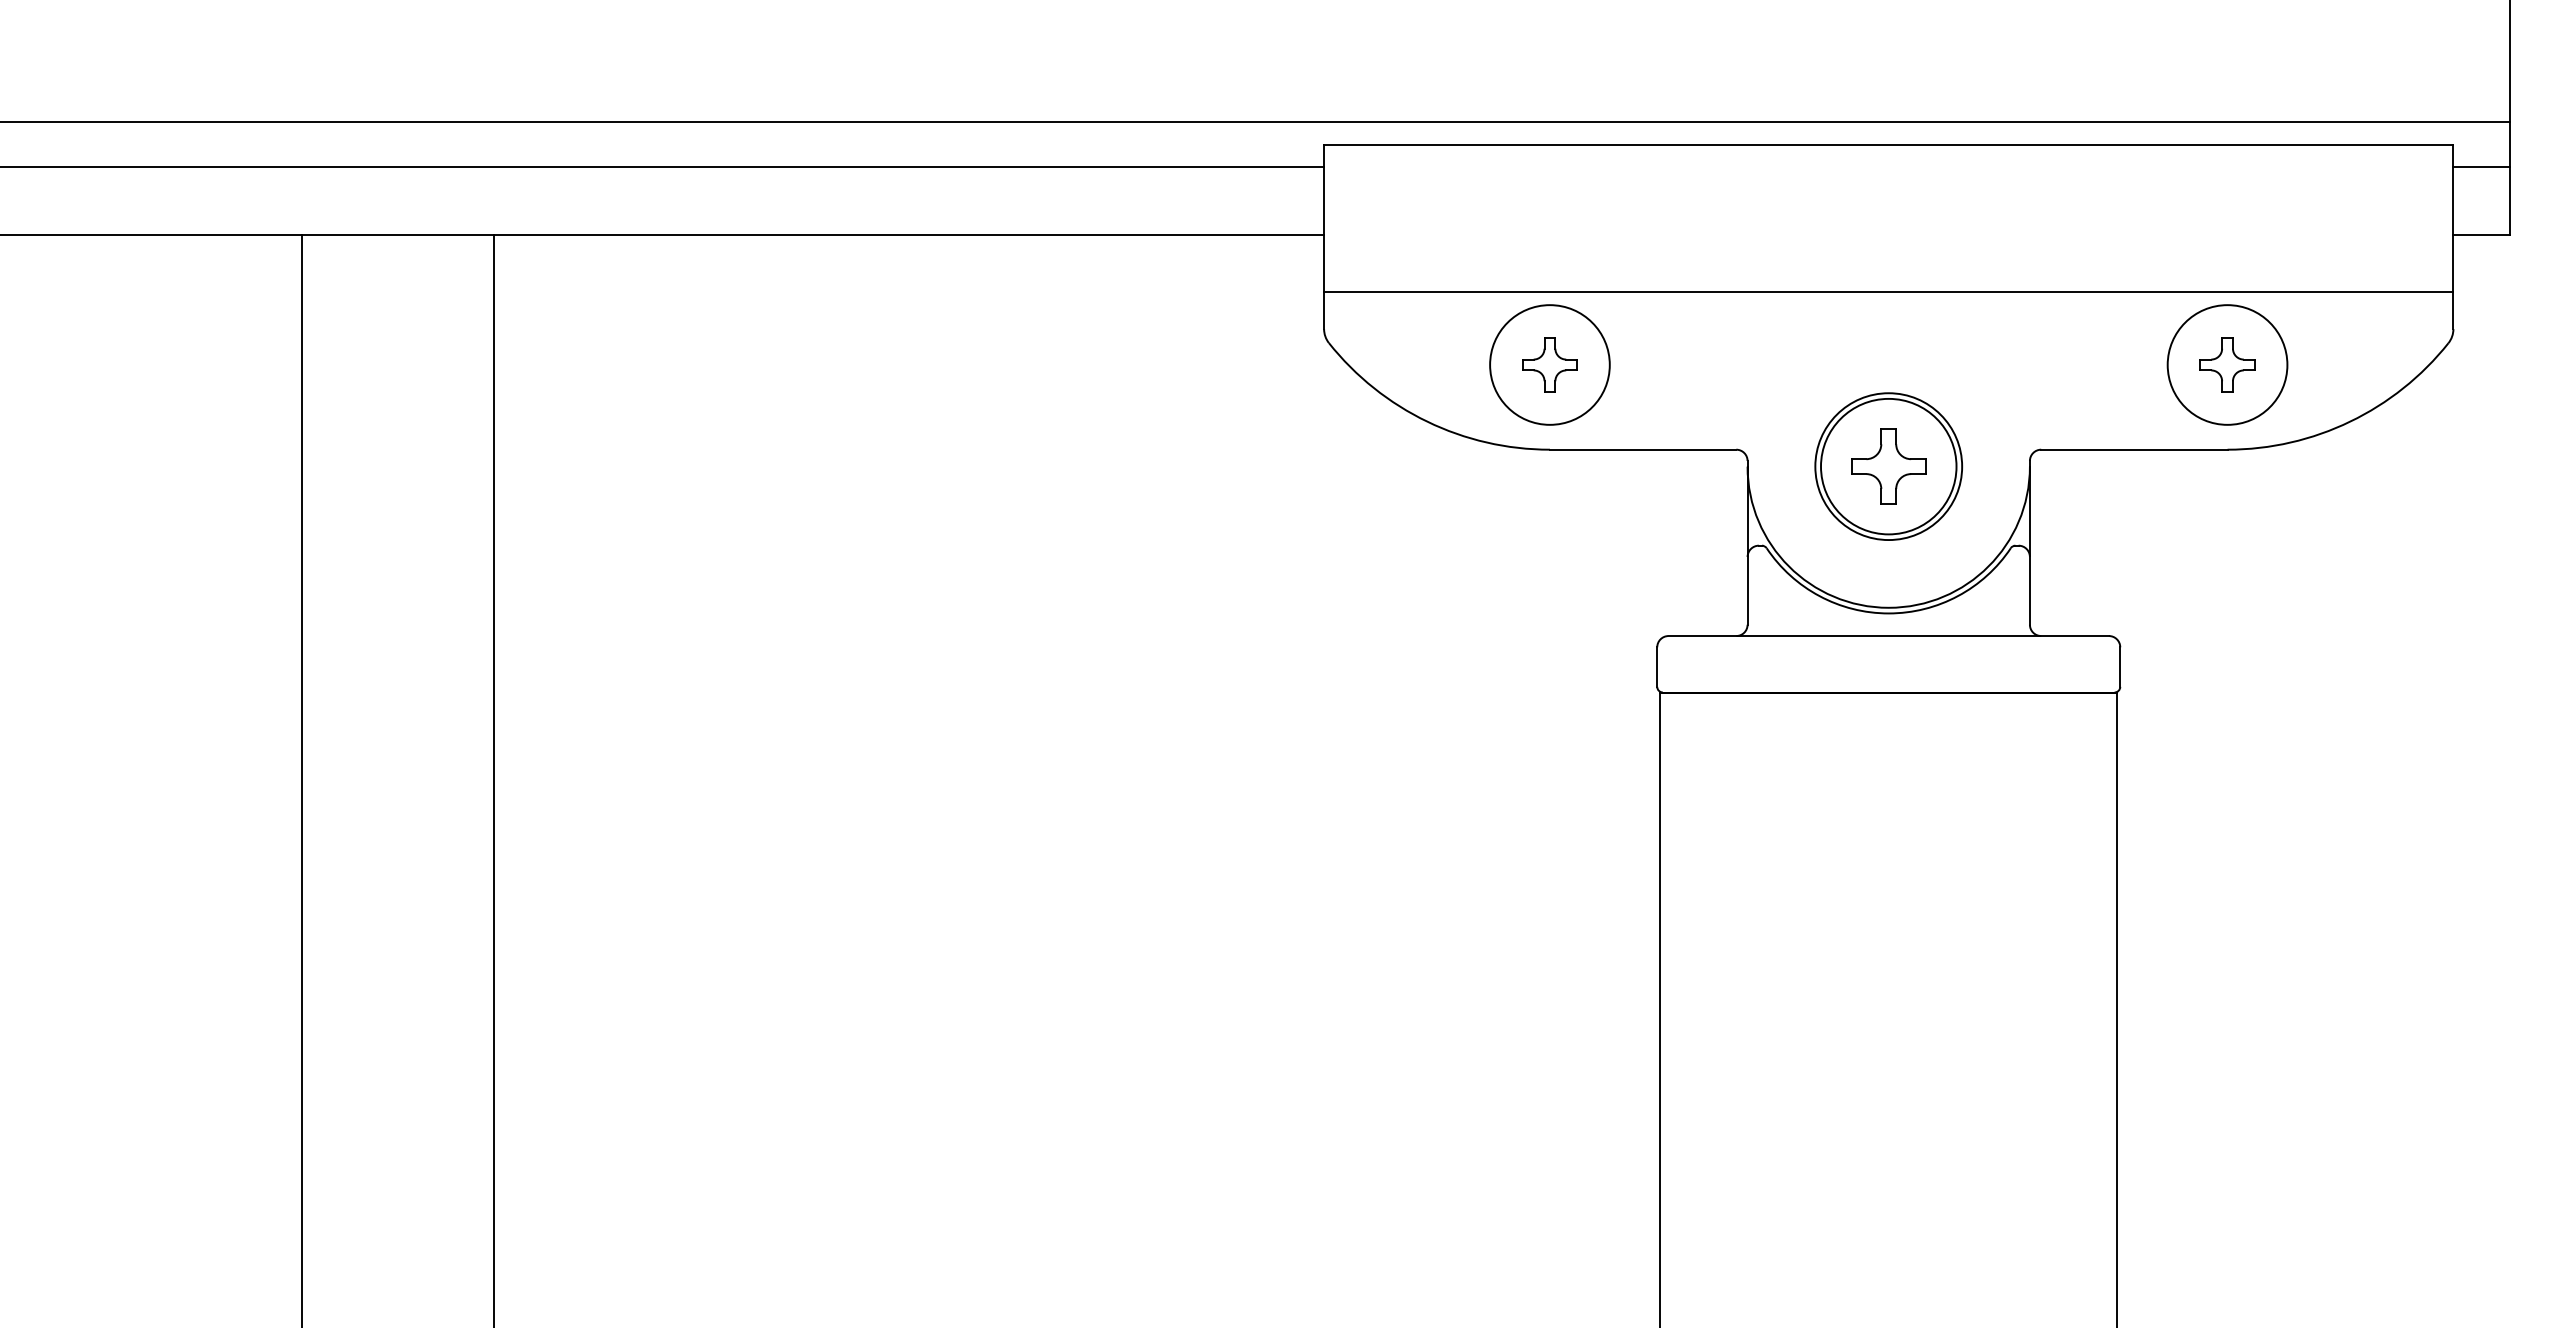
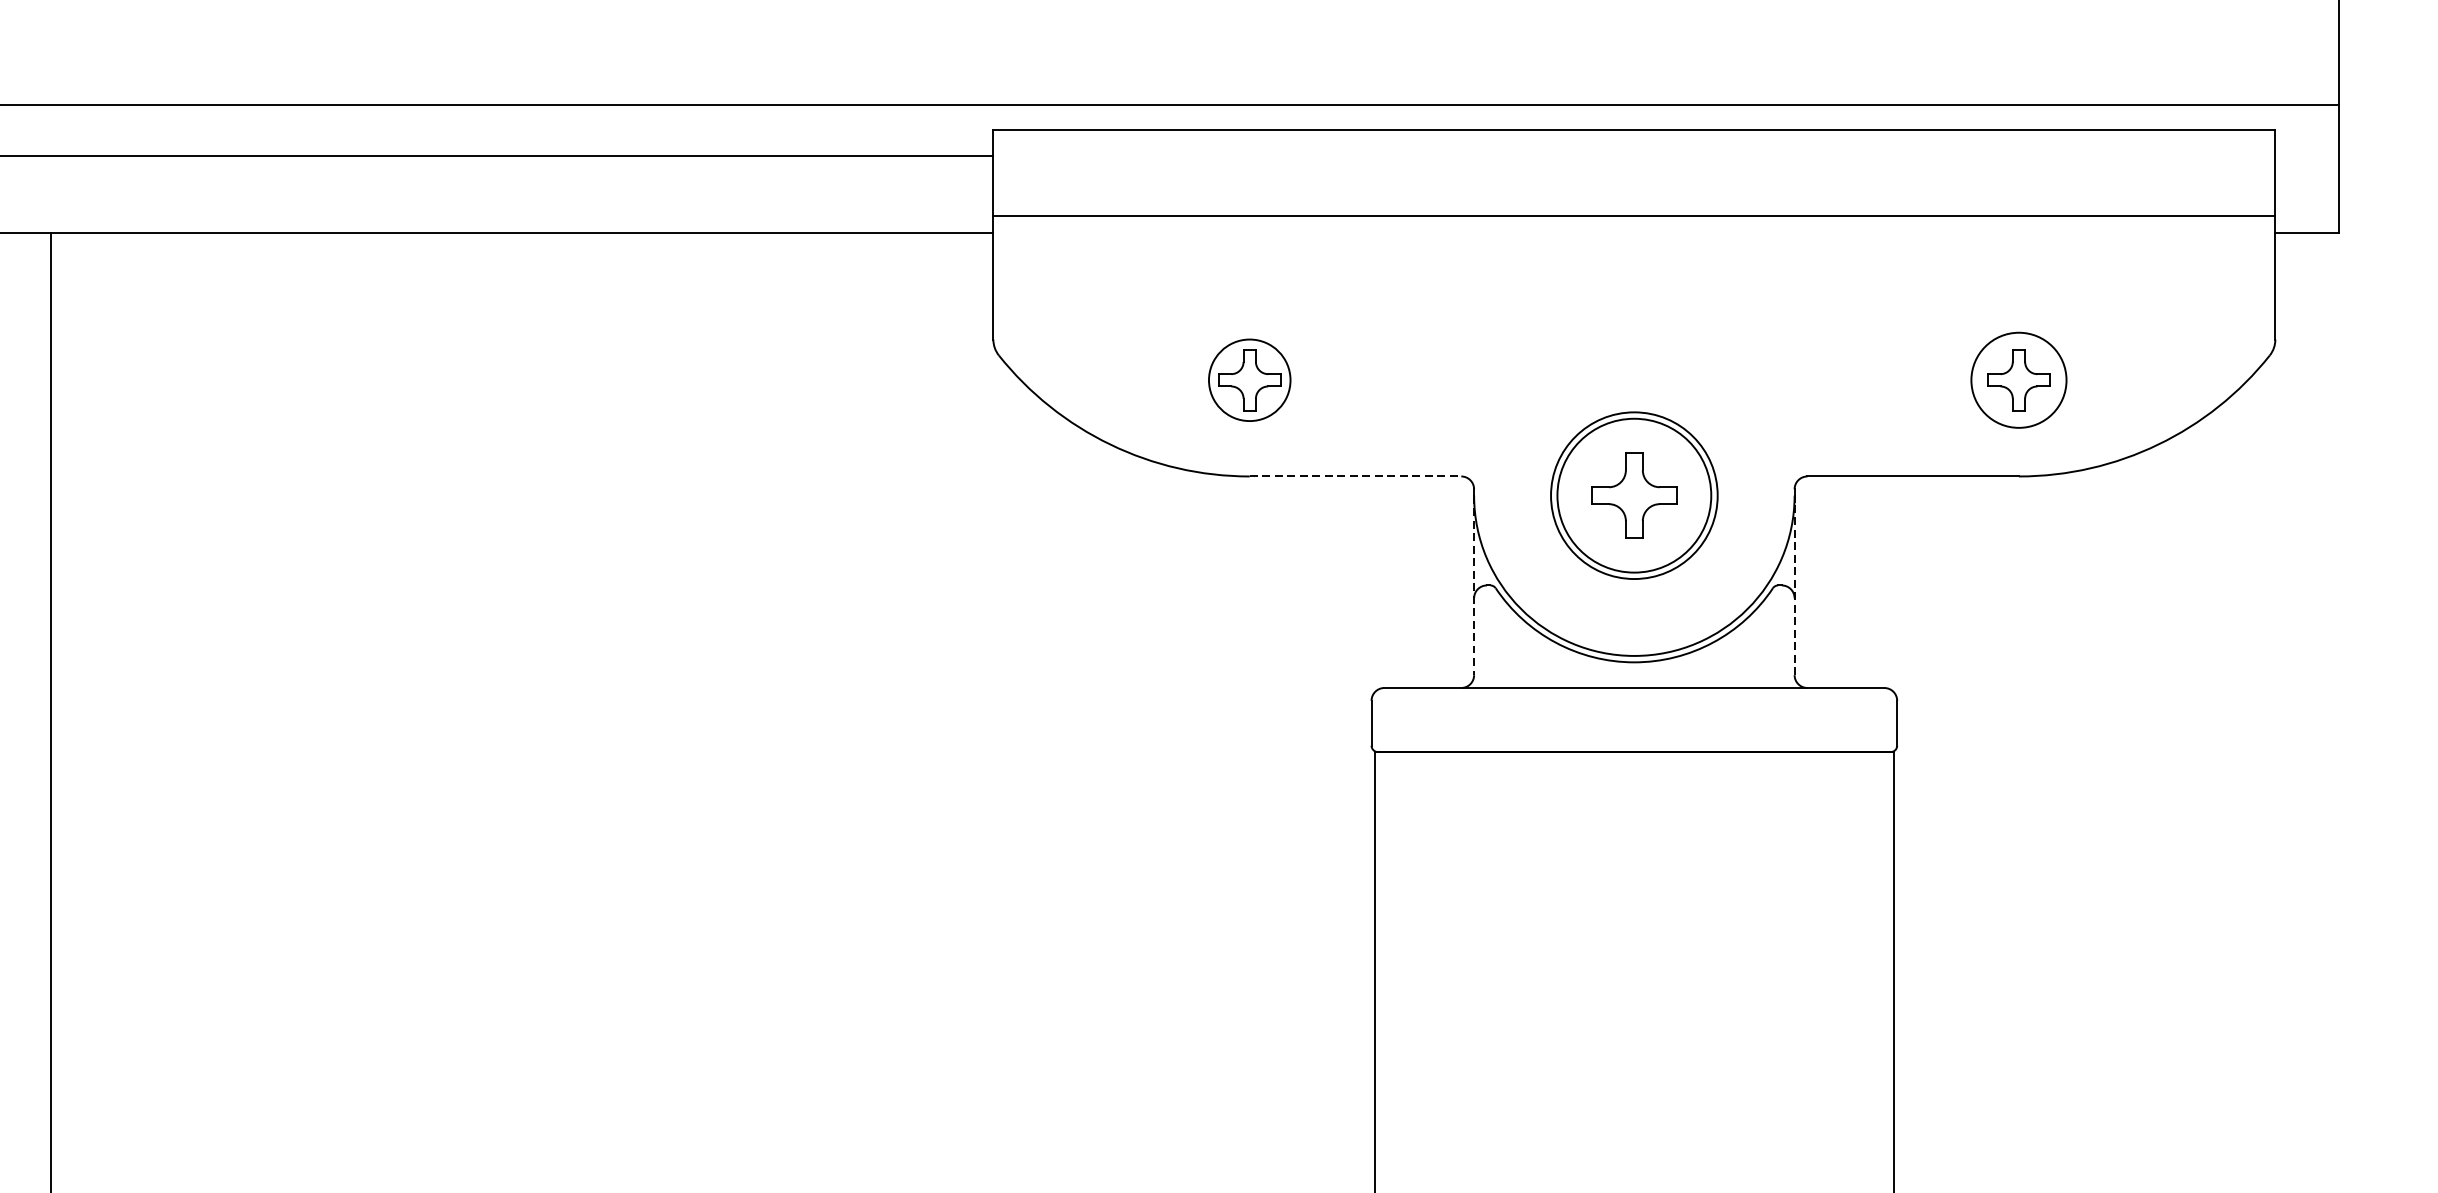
line: (2481, 167) -> (2307, 156), removed
line: (1888, 291) -> (1634, 216), moved
circle: (1549, 364) -> (1249, 379), size x0.6
circle: (2227, 364) -> (2018, 379), size x0.7
line: (1643, 449) -> (1355, 476), solid -> dashed
line: (2029, 545) -> (1794, 585), solid -> dashed
line: (1747, 546) -> (1474, 586), solid -> dashed

